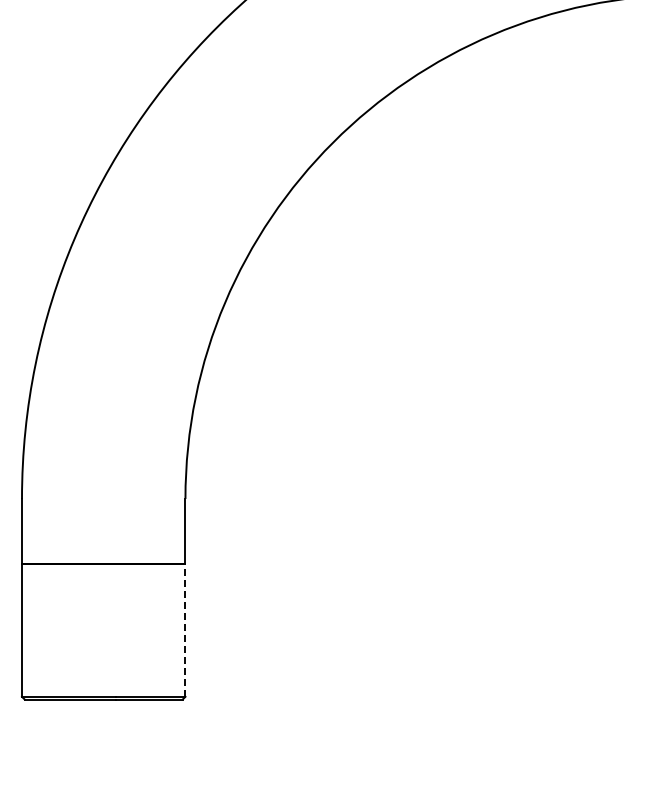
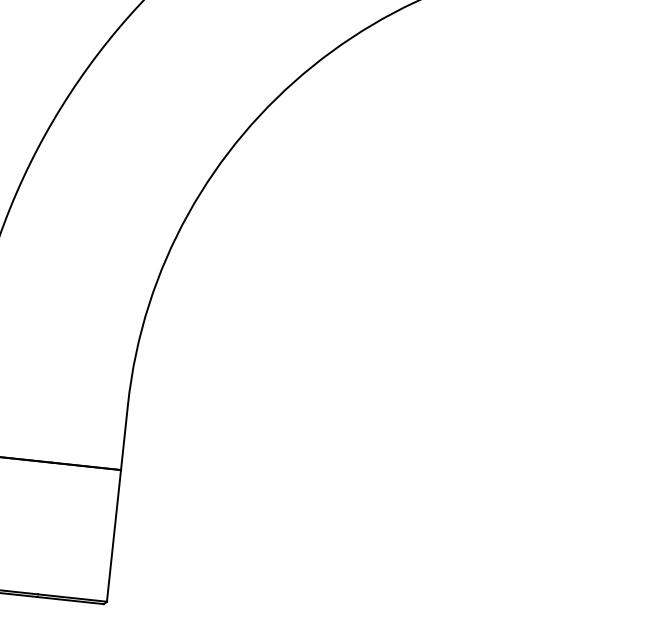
line: (185, 630) -> (114, 535), dashed -> solid

